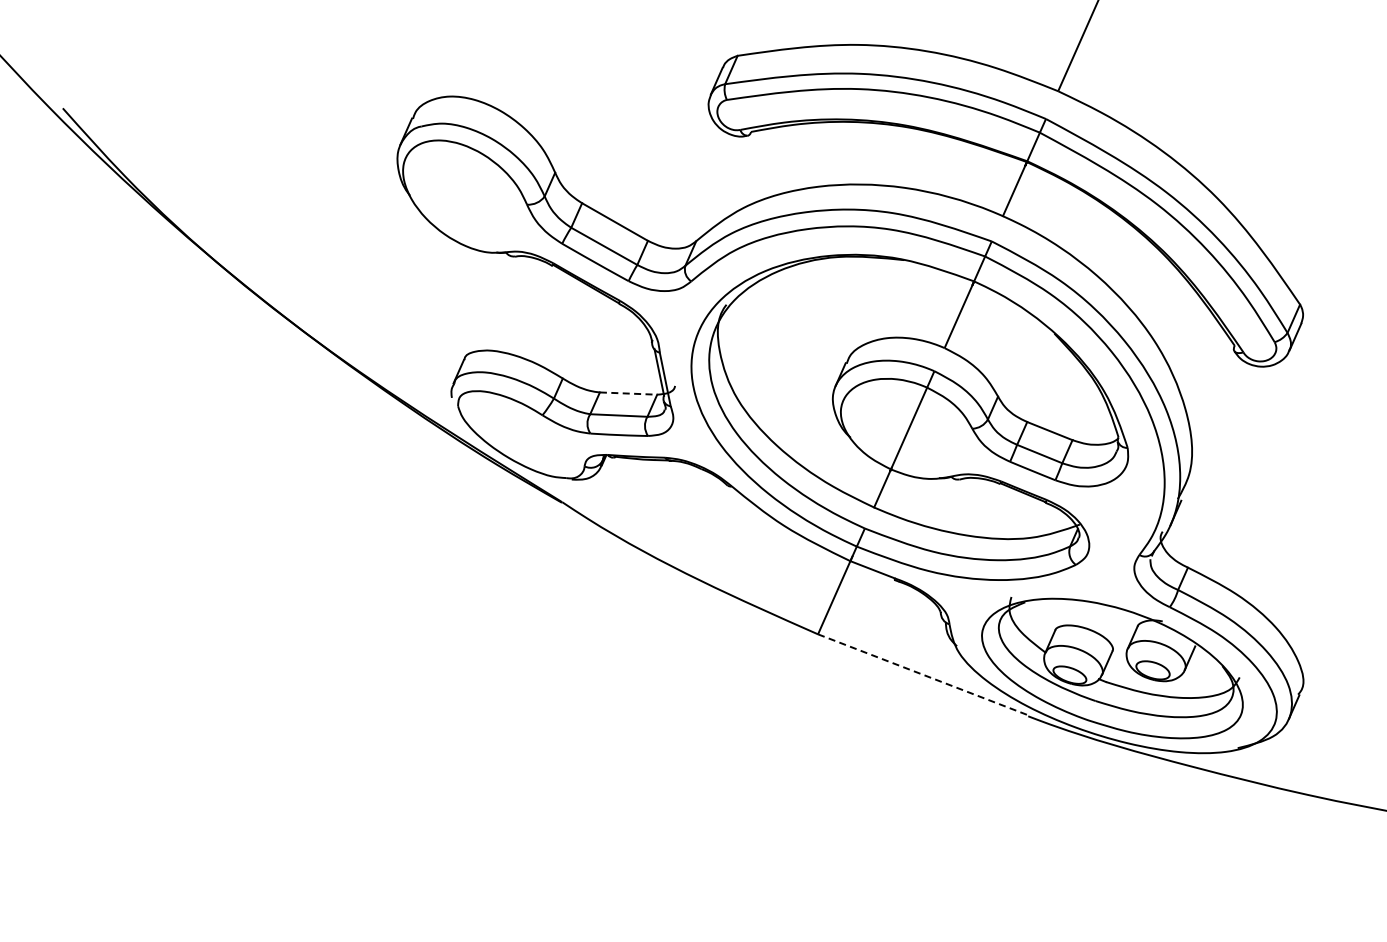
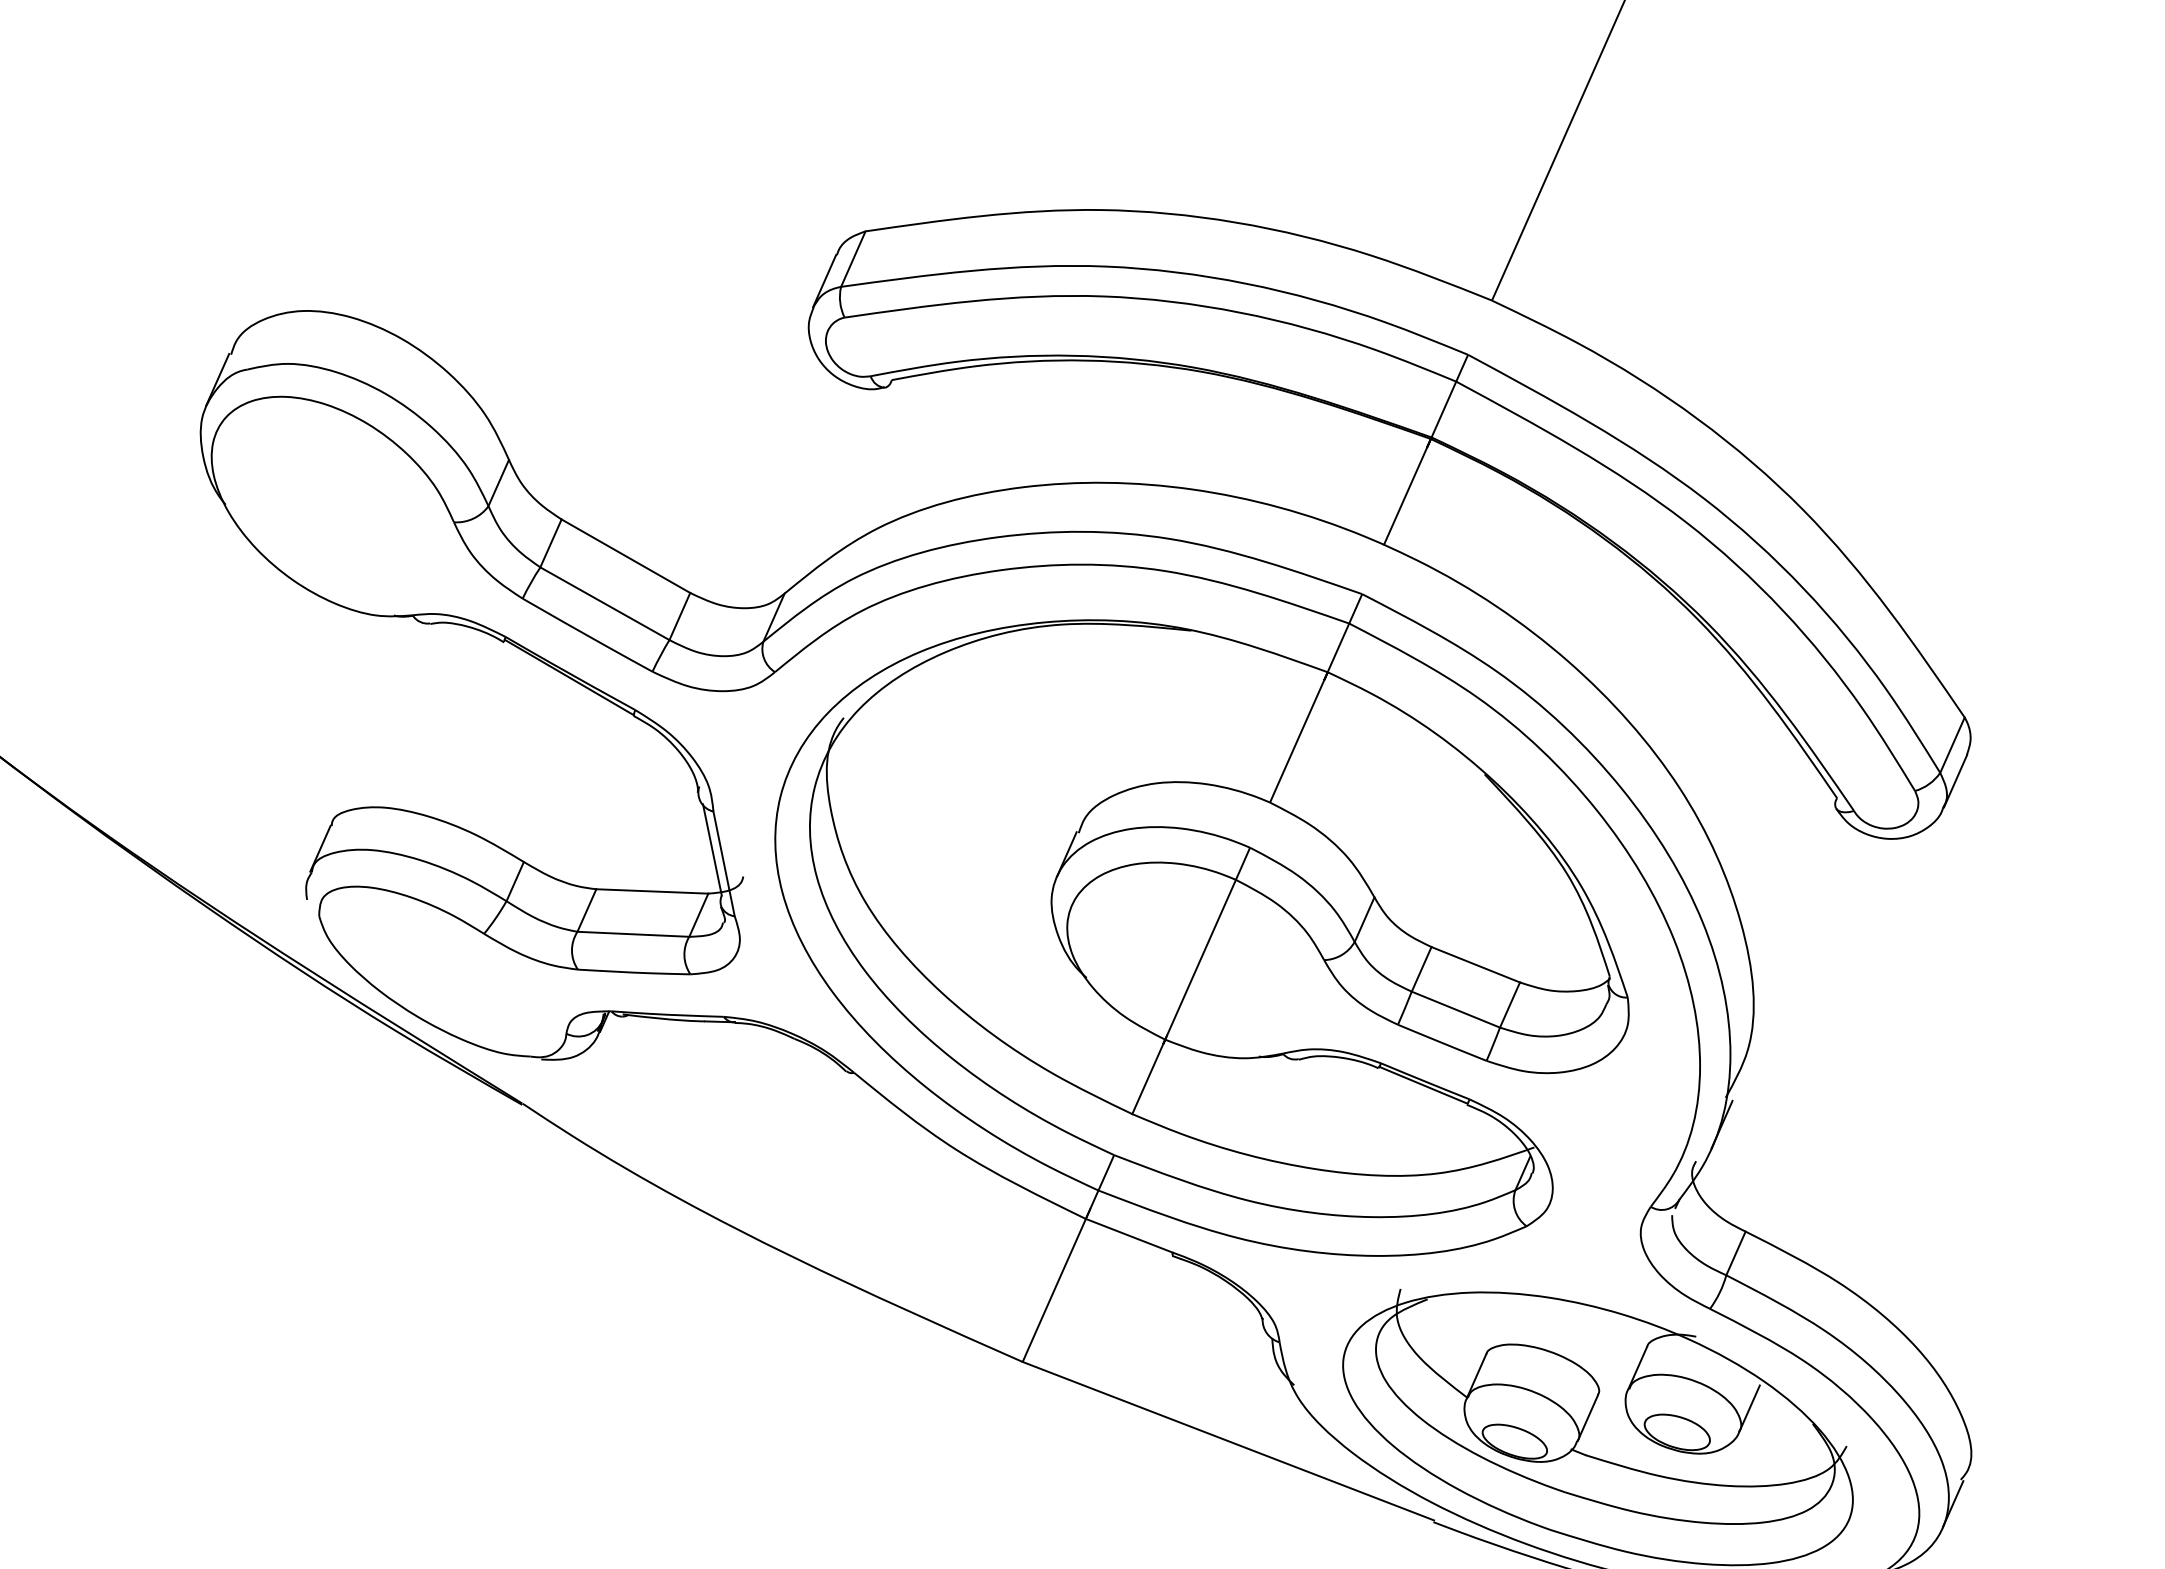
line: (628, 393) -> (652, 891), dashed -> solid
line: (923, 674) -> (1228, 1440), dashed -> solid

